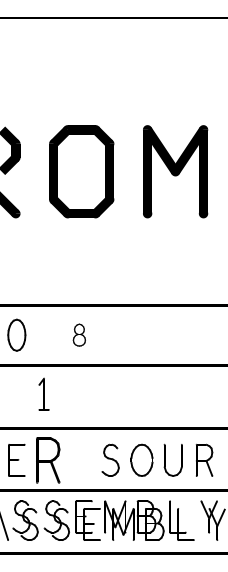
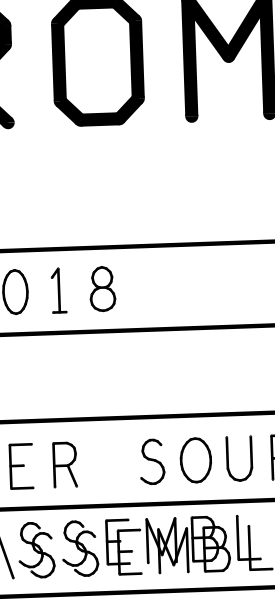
part: (79, 334) -> (102, 287), size x1.43
part: (43, 393) -> (58, 289), moved
part: (47, 459) -> (64, 463), size x0.71

